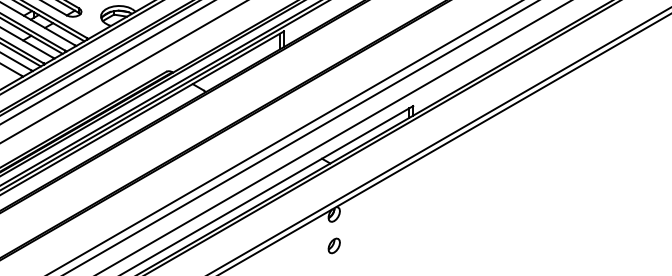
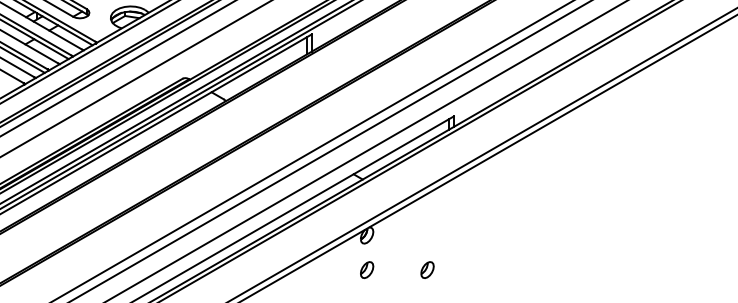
part: (388, 245) -> (426, 269), added

